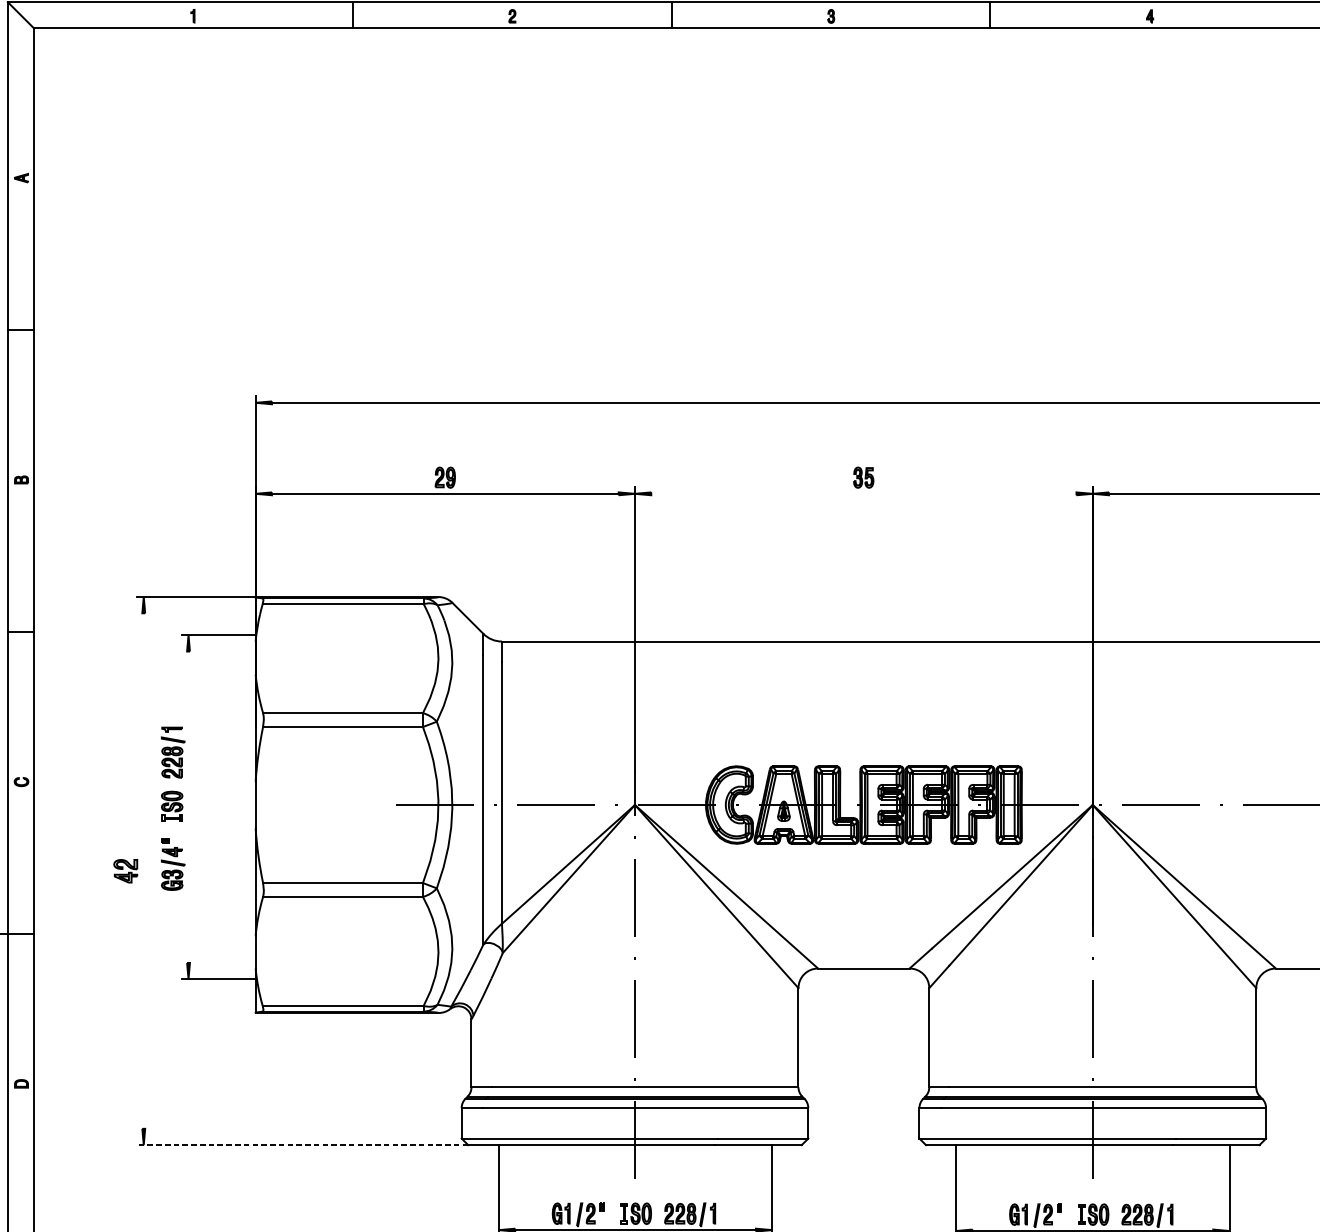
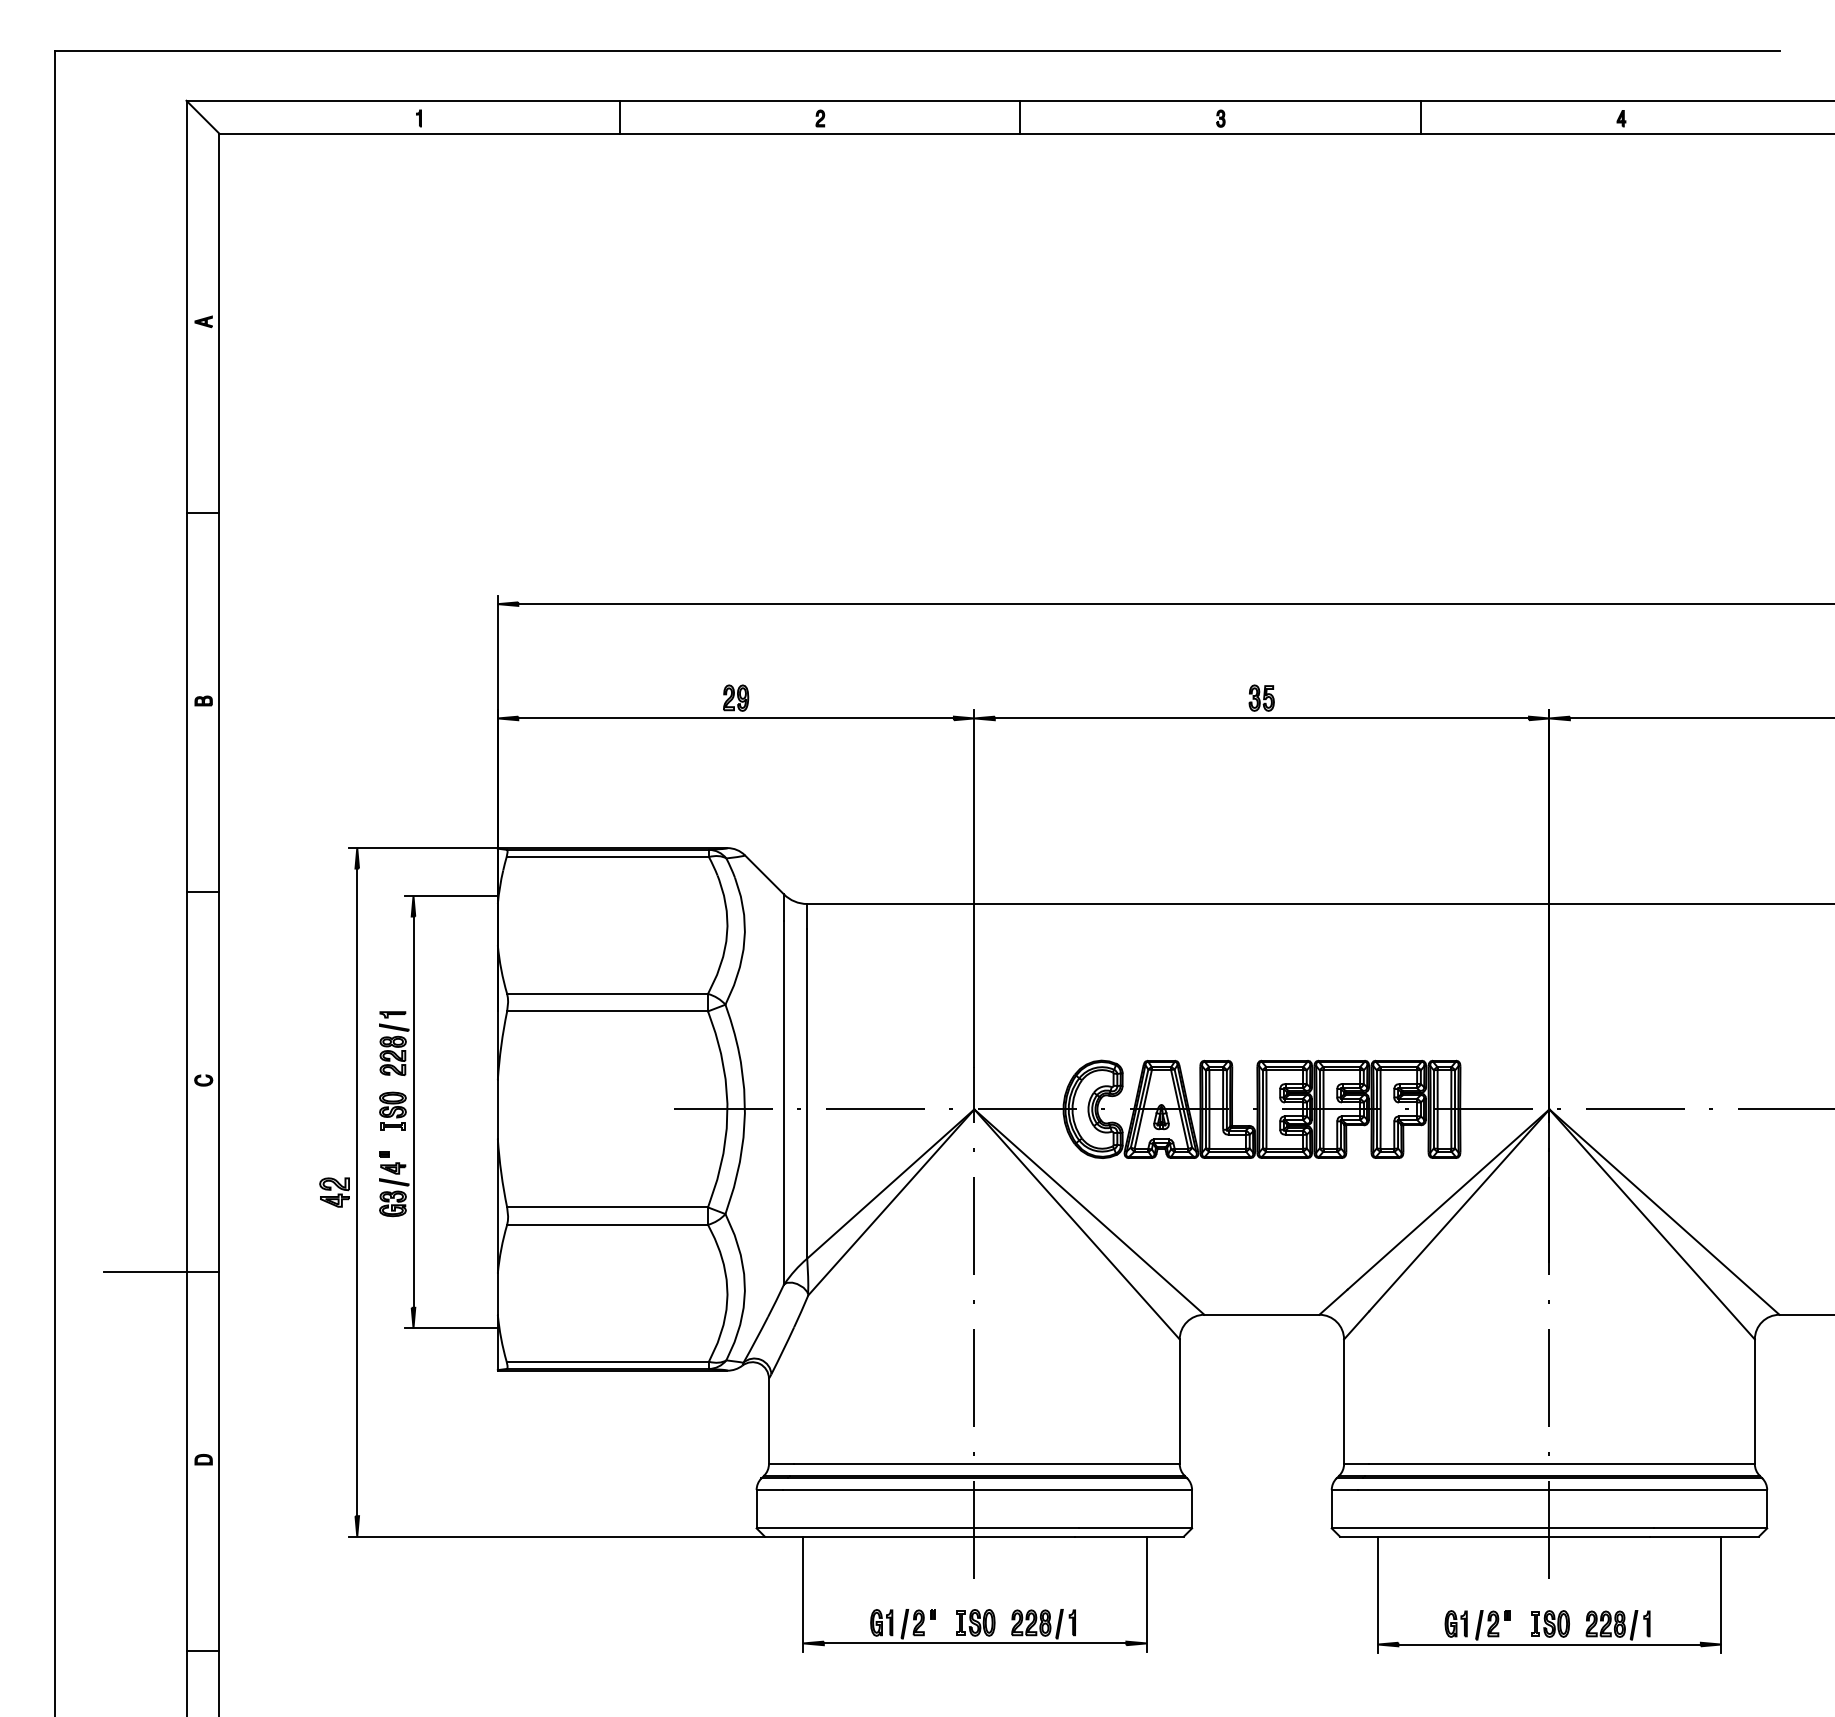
line: (863, 493) -> (1261, 718), added
line: (188, 806) -> (413, 1111), added
line: (143, 871) -> (357, 1192), added
line: (302, 1145) -> (556, 1536), dashed -> solid

